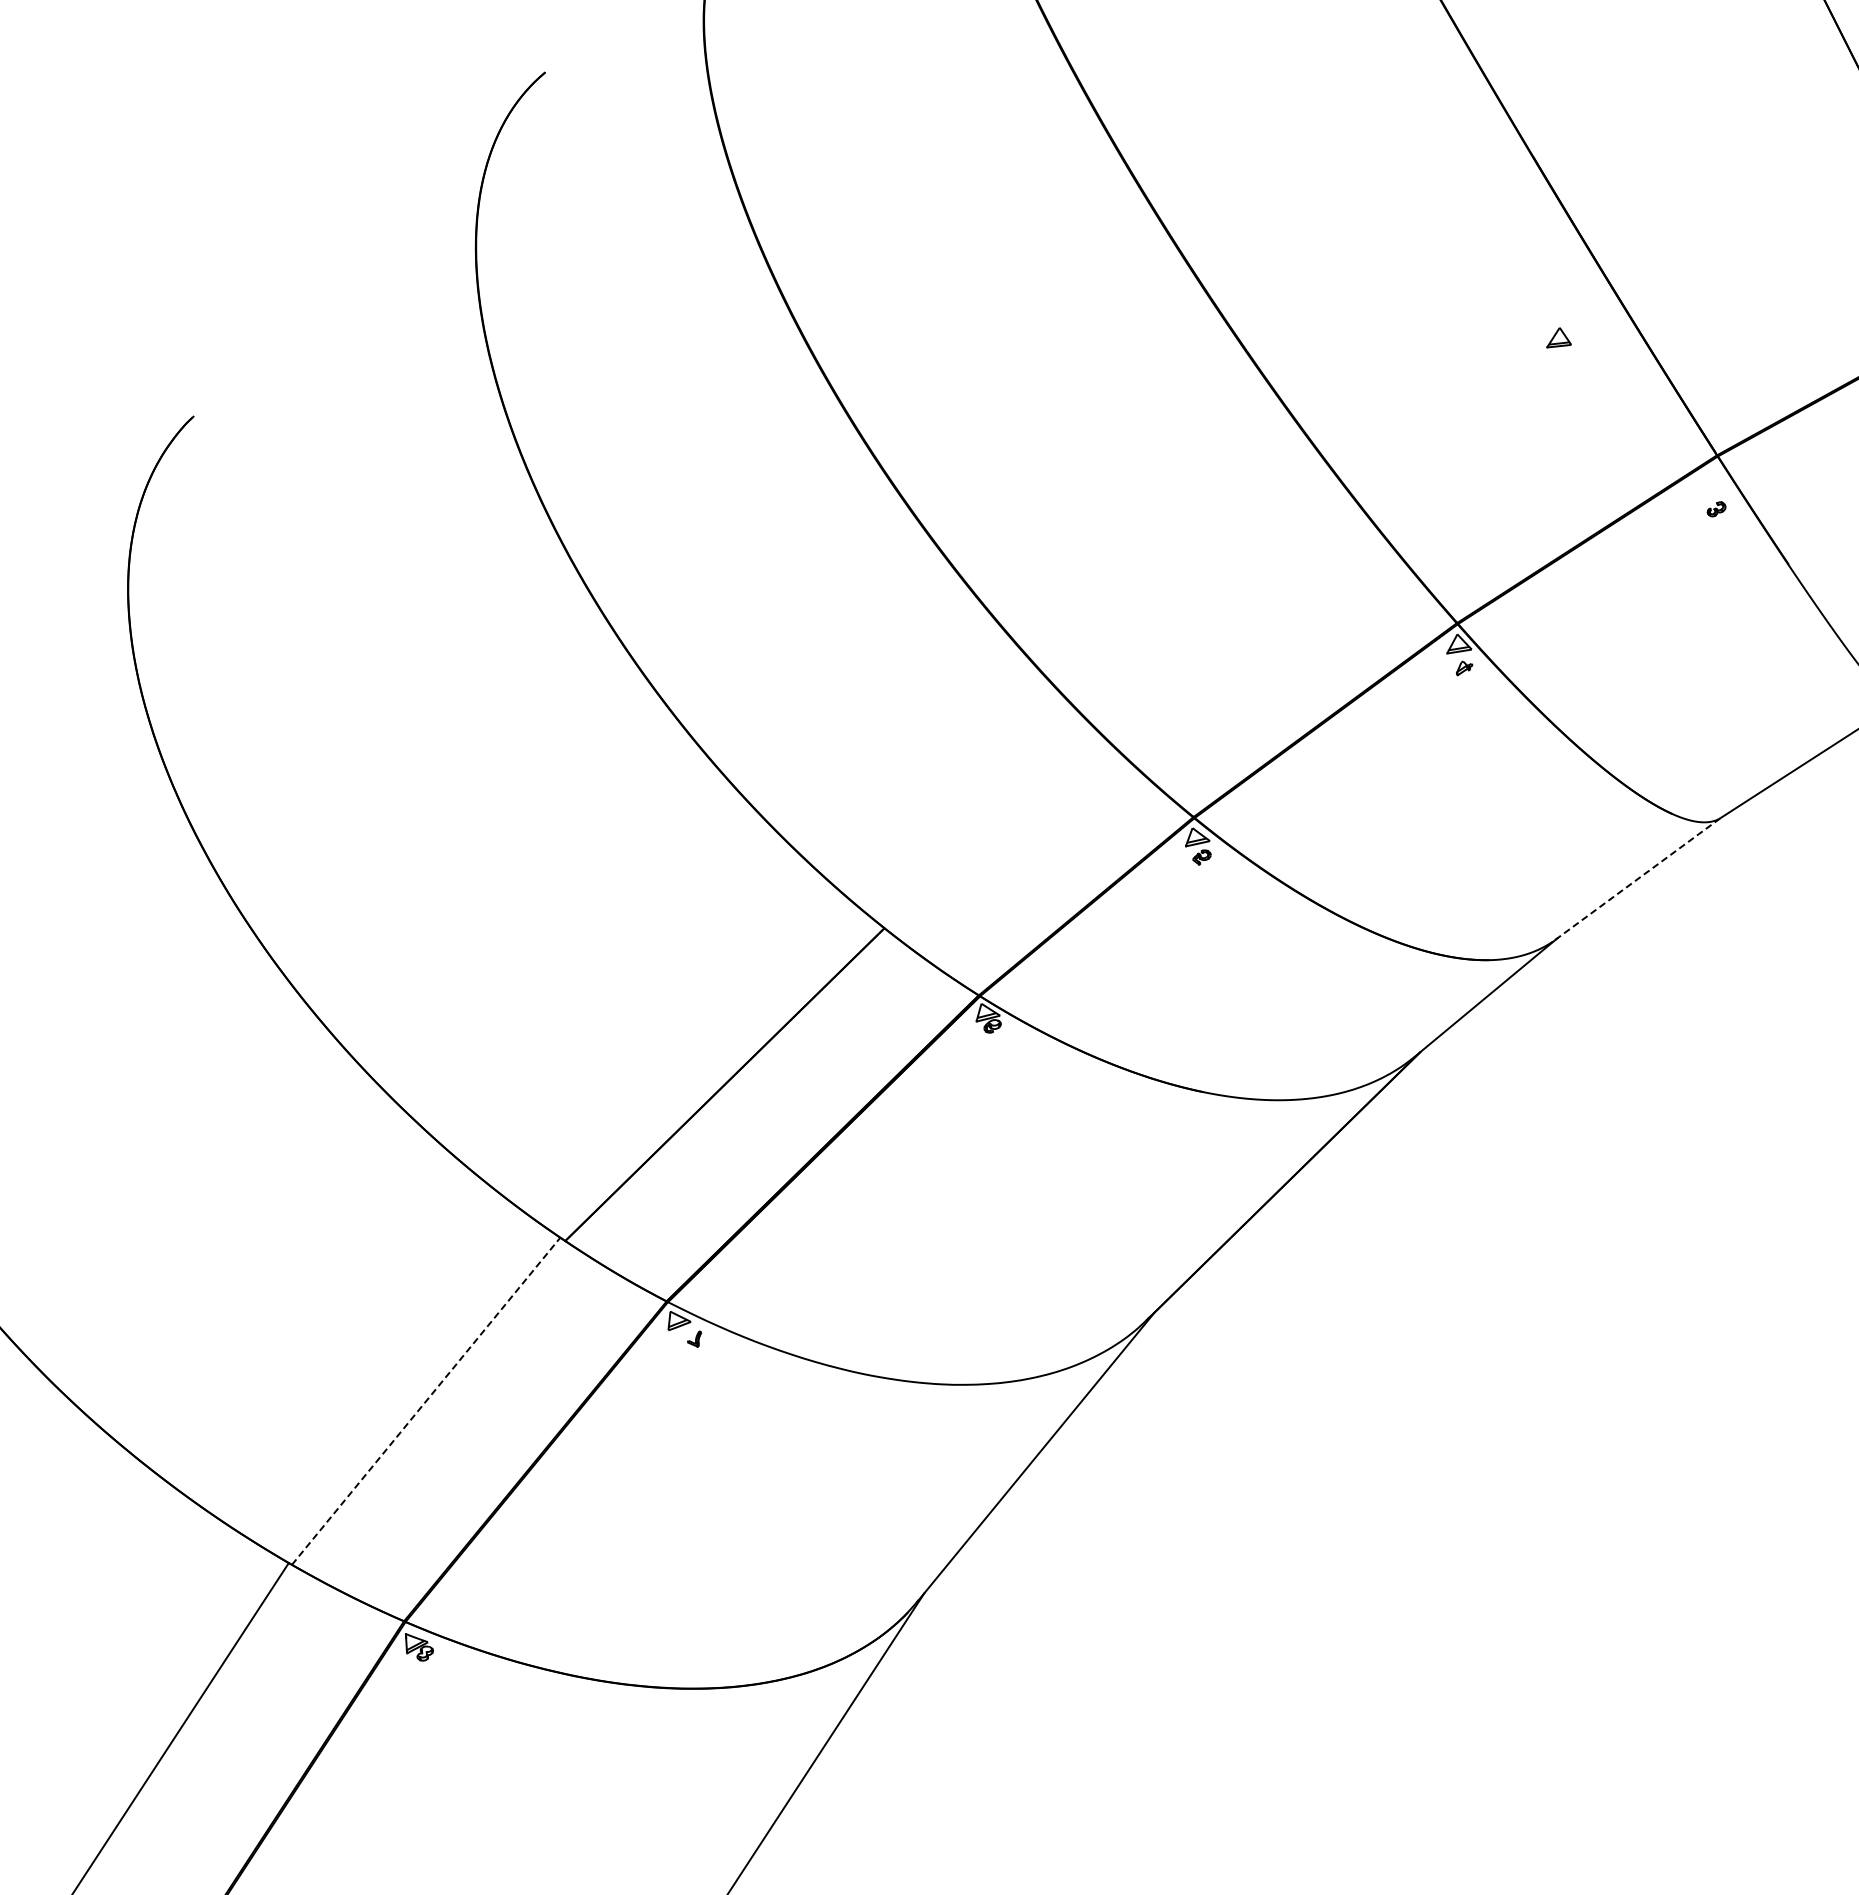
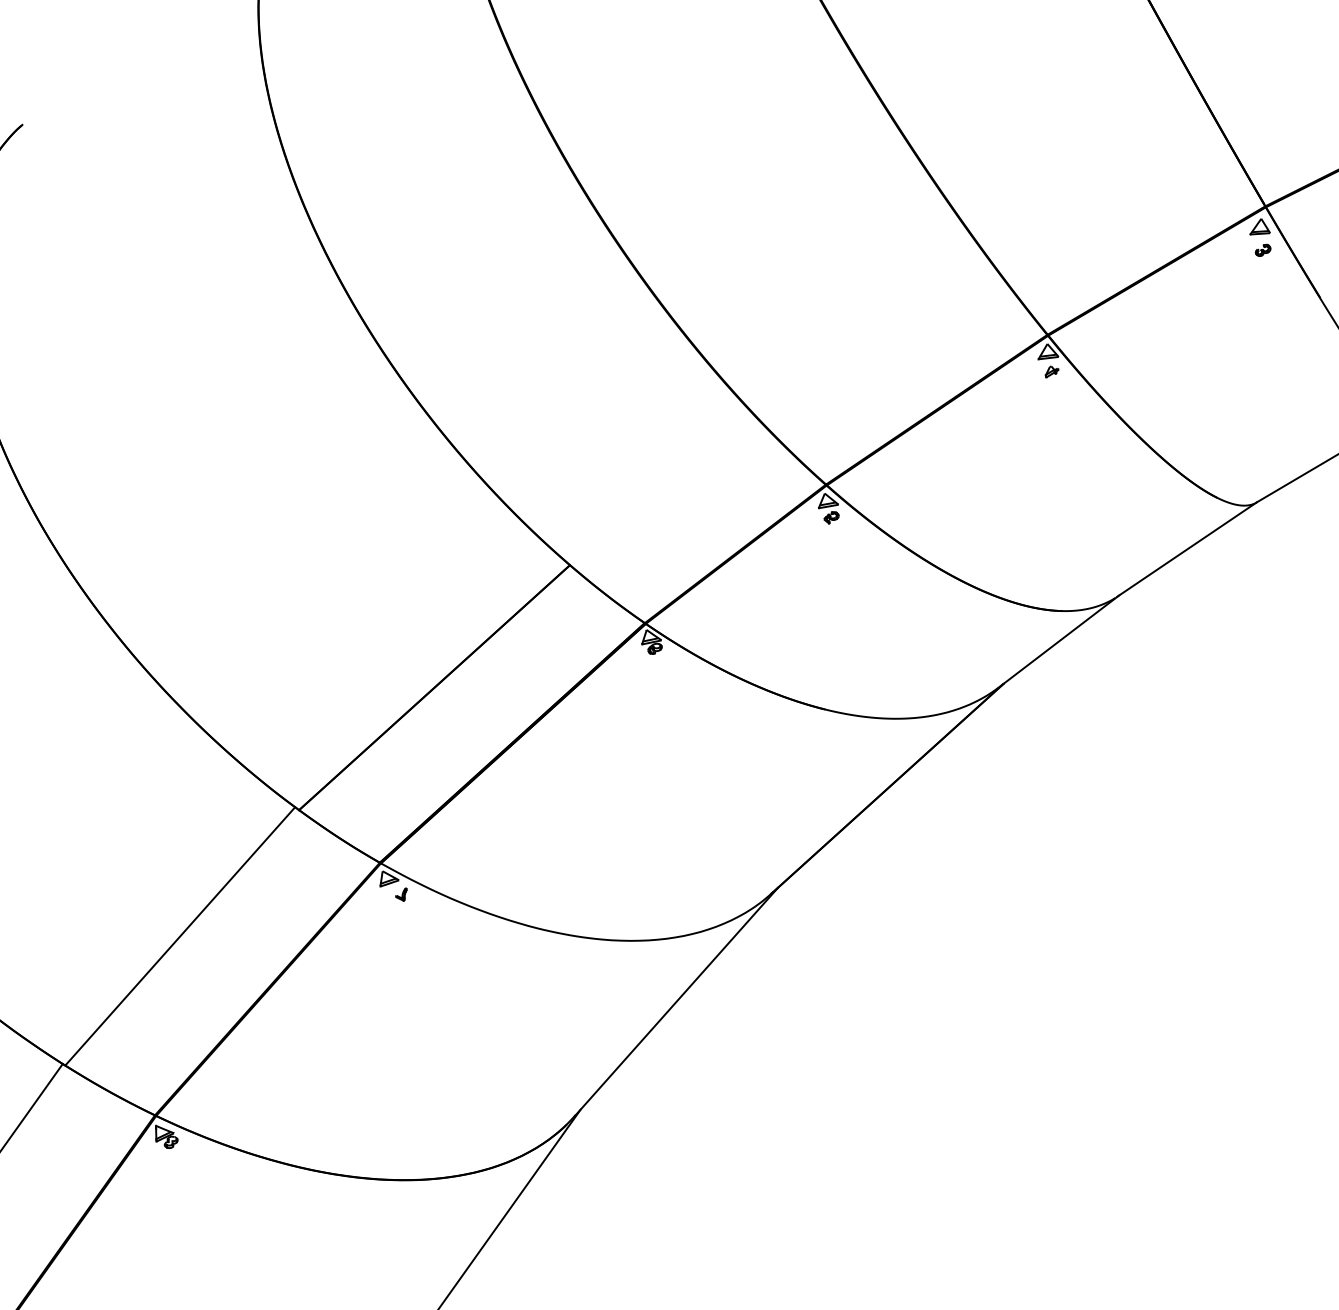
part: (1558, 337) -> (1259, 226), moved
line: (1638, 878) -> (1187, 549), dashed -> solid
line: (426, 1401) -> (180, 936), dashed -> solid

